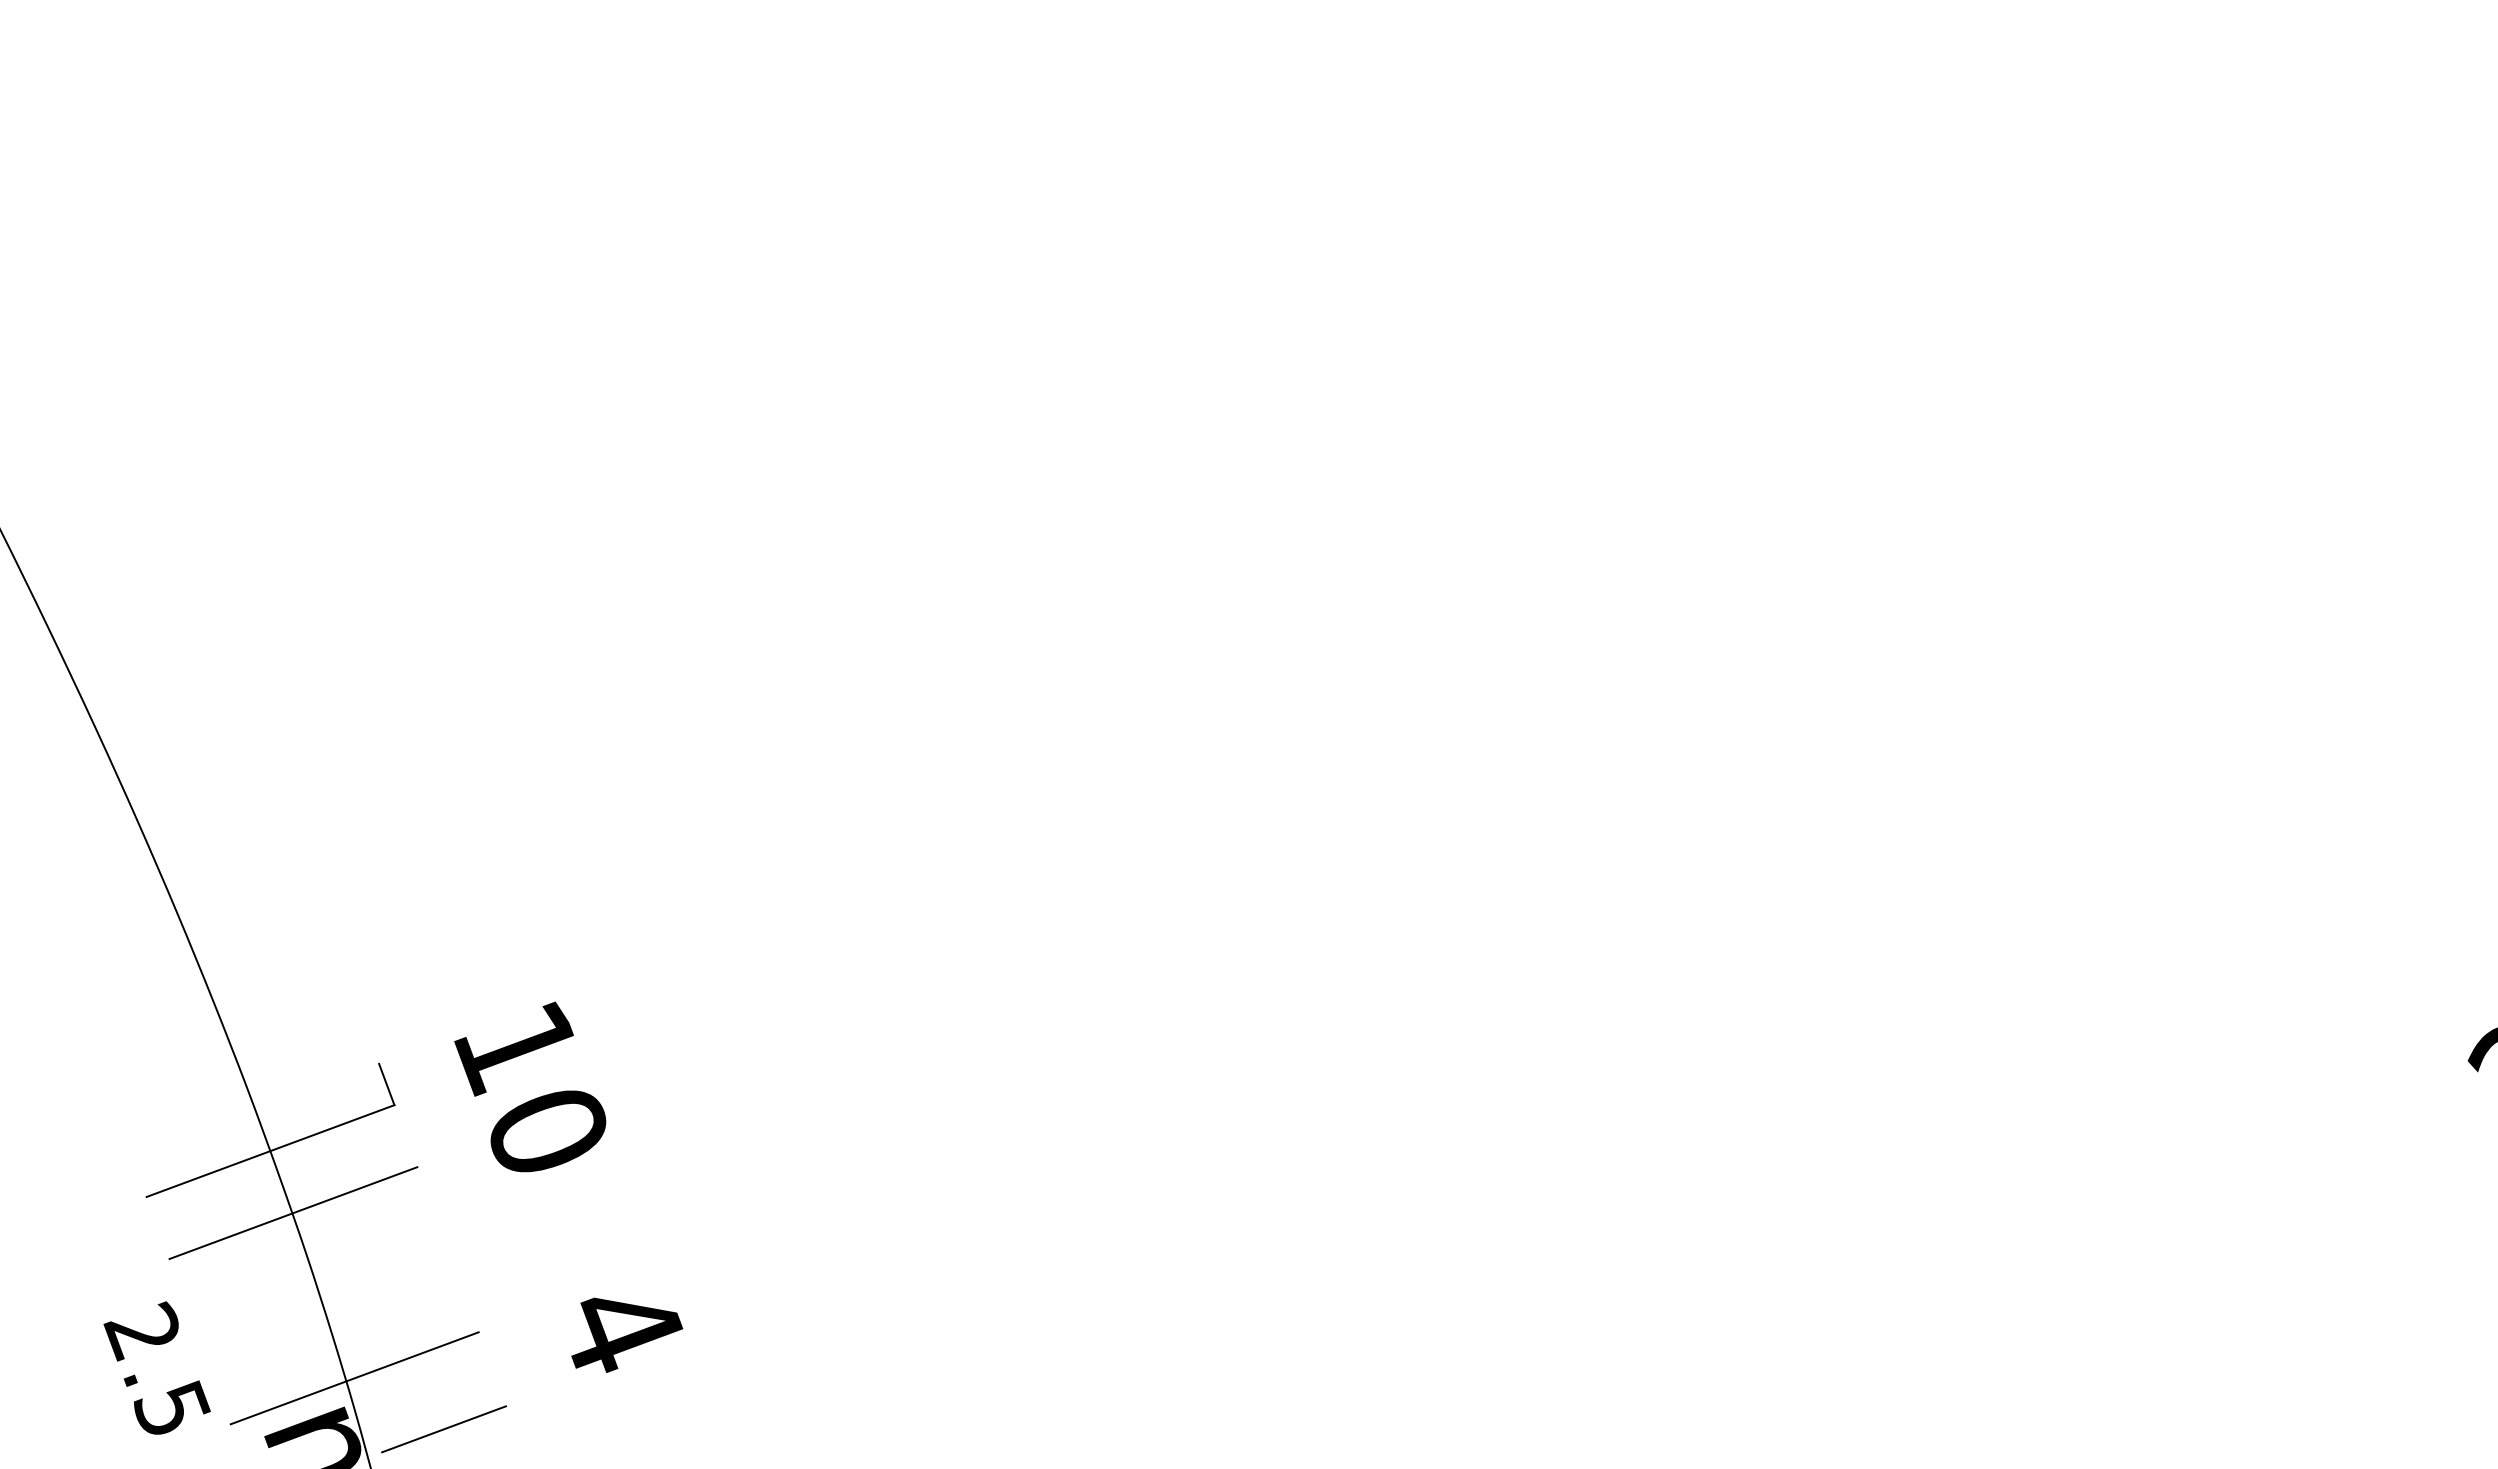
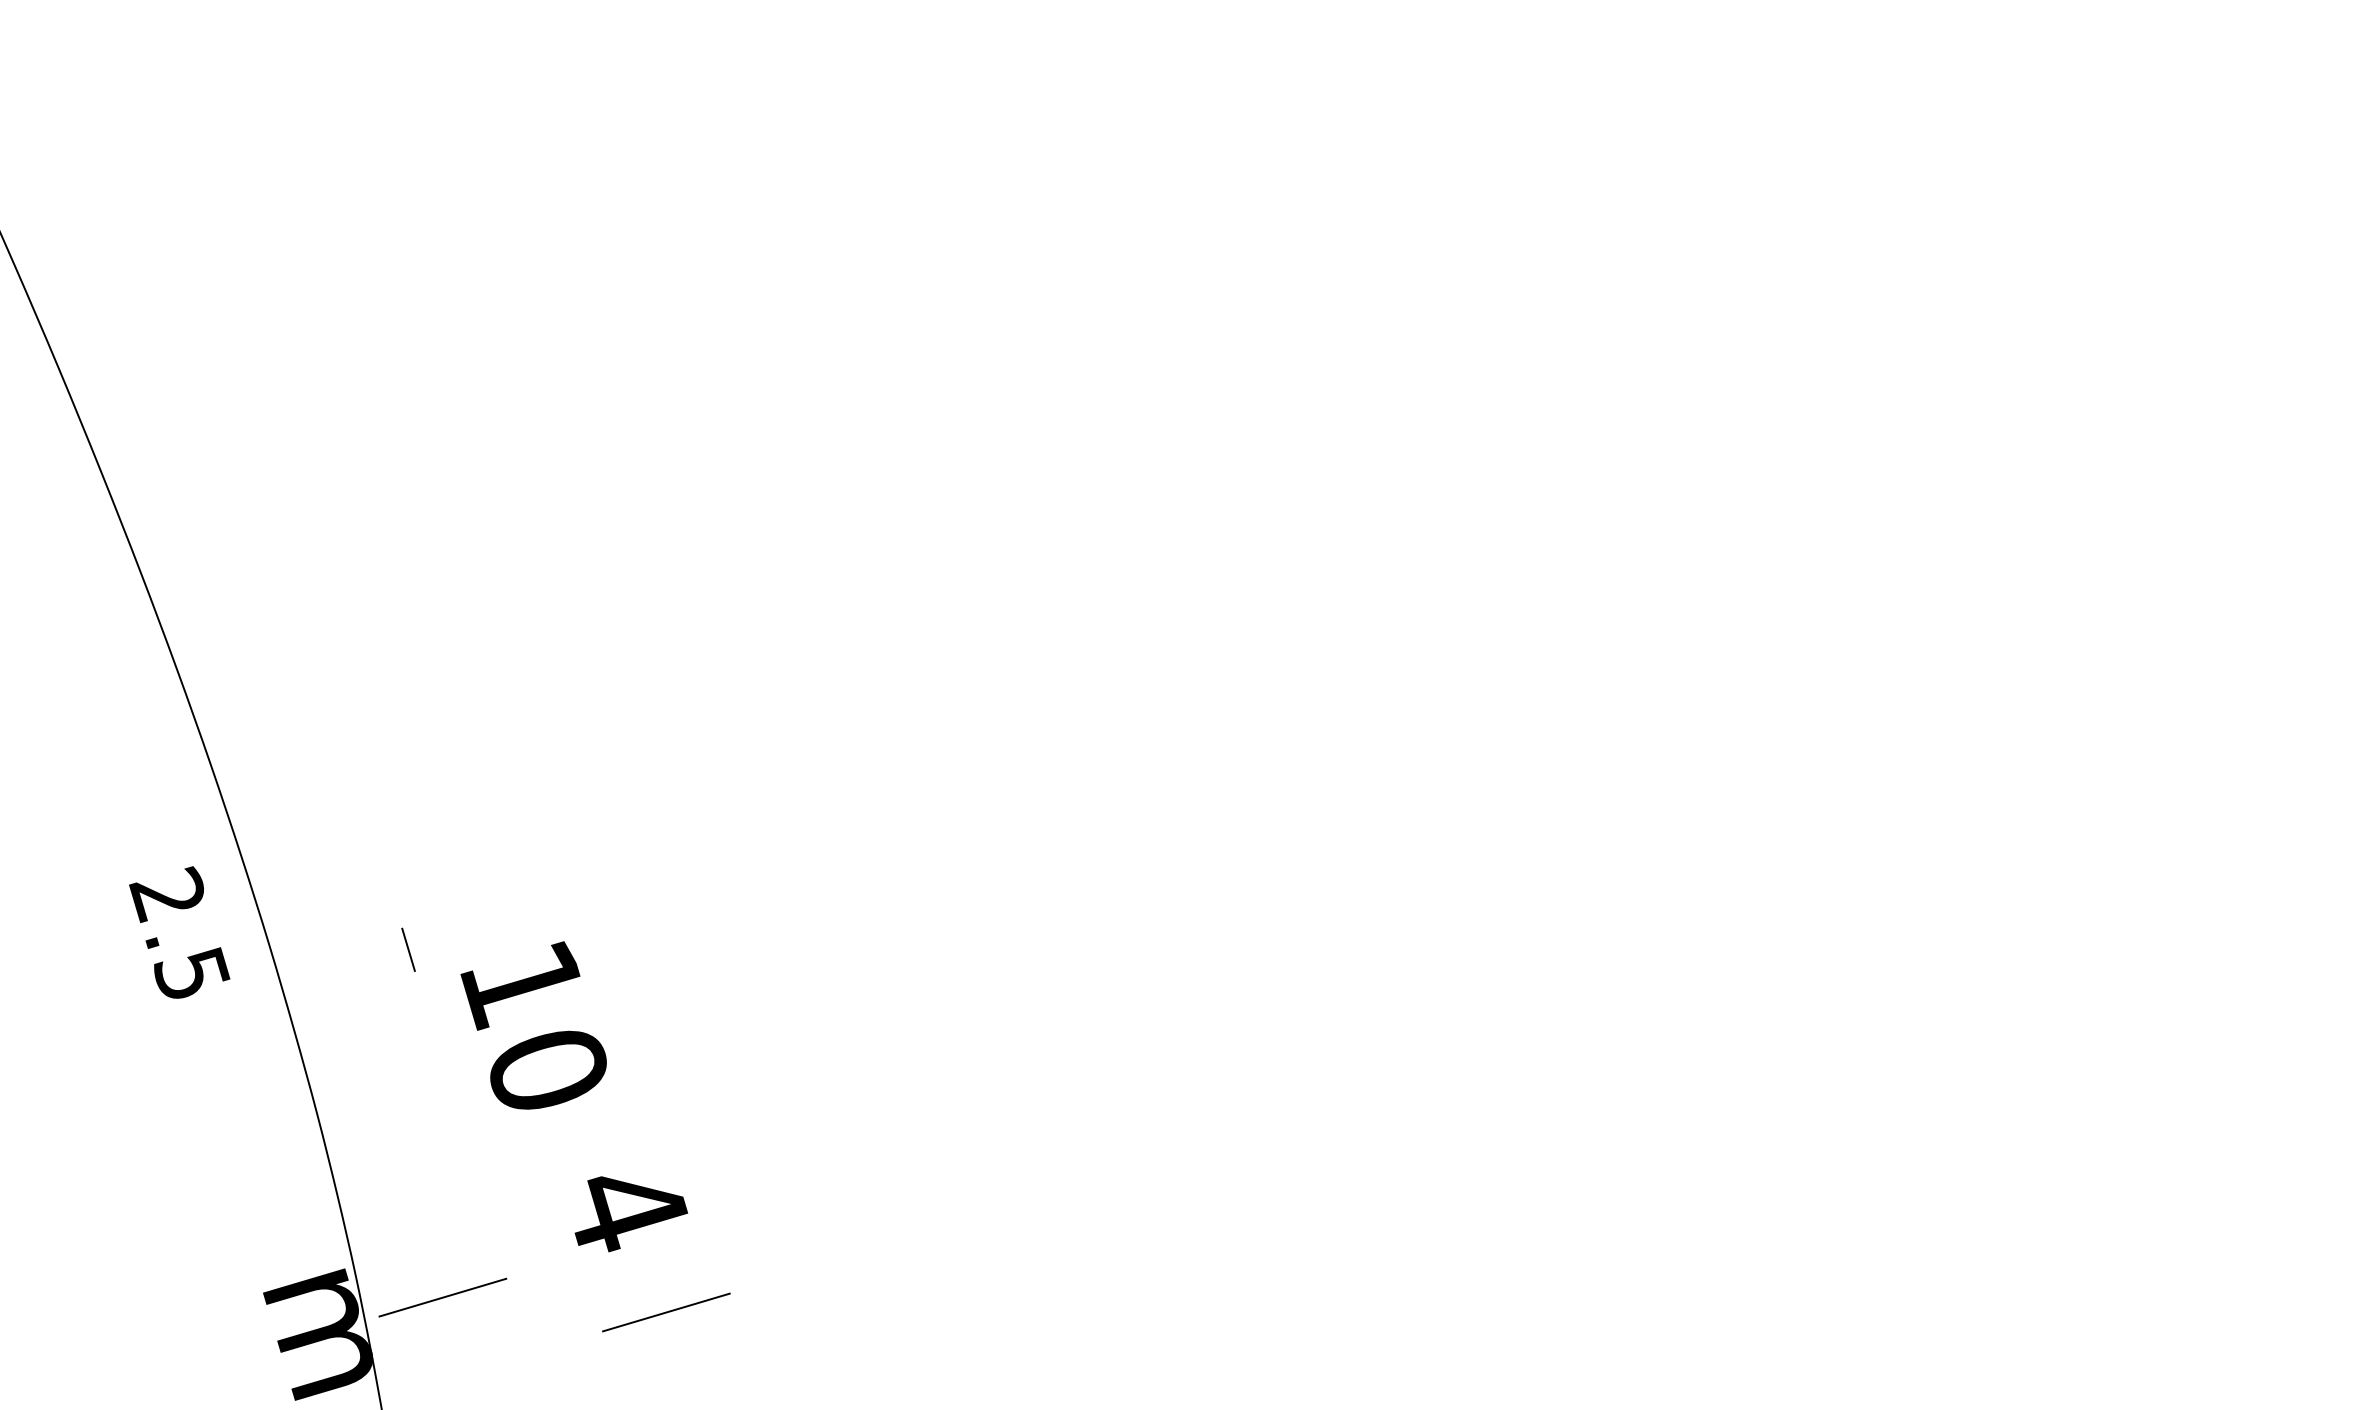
text: (530, 1086) -> (533, 1024), moved
line: (270, 1150) -> (288, 1007), removed
line: (293, 1212) -> (307, 1071), removed
text: (156, 1367) -> (179, 931), moved
line: (354, 1378) -> (356, 1241), removed
line: (667, 1429) -> (665, 1312), added

